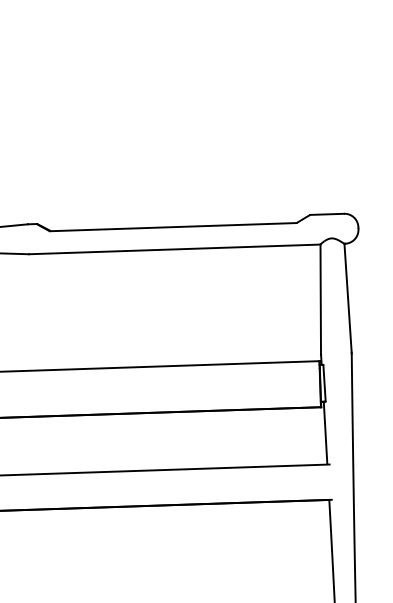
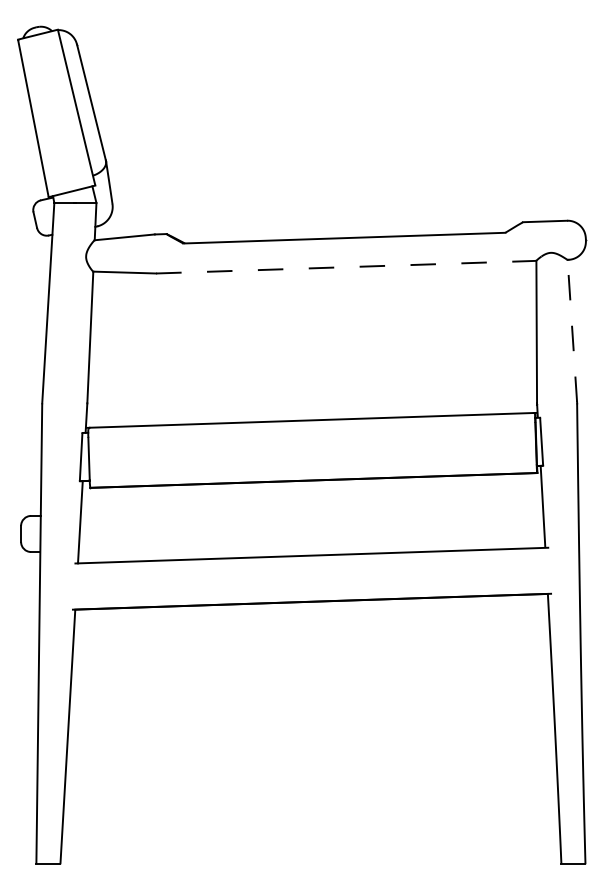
line: (174, 249) -> (346, 267), solid -> dashed
line: (348, 297) -> (572, 330), solid -> dashed

